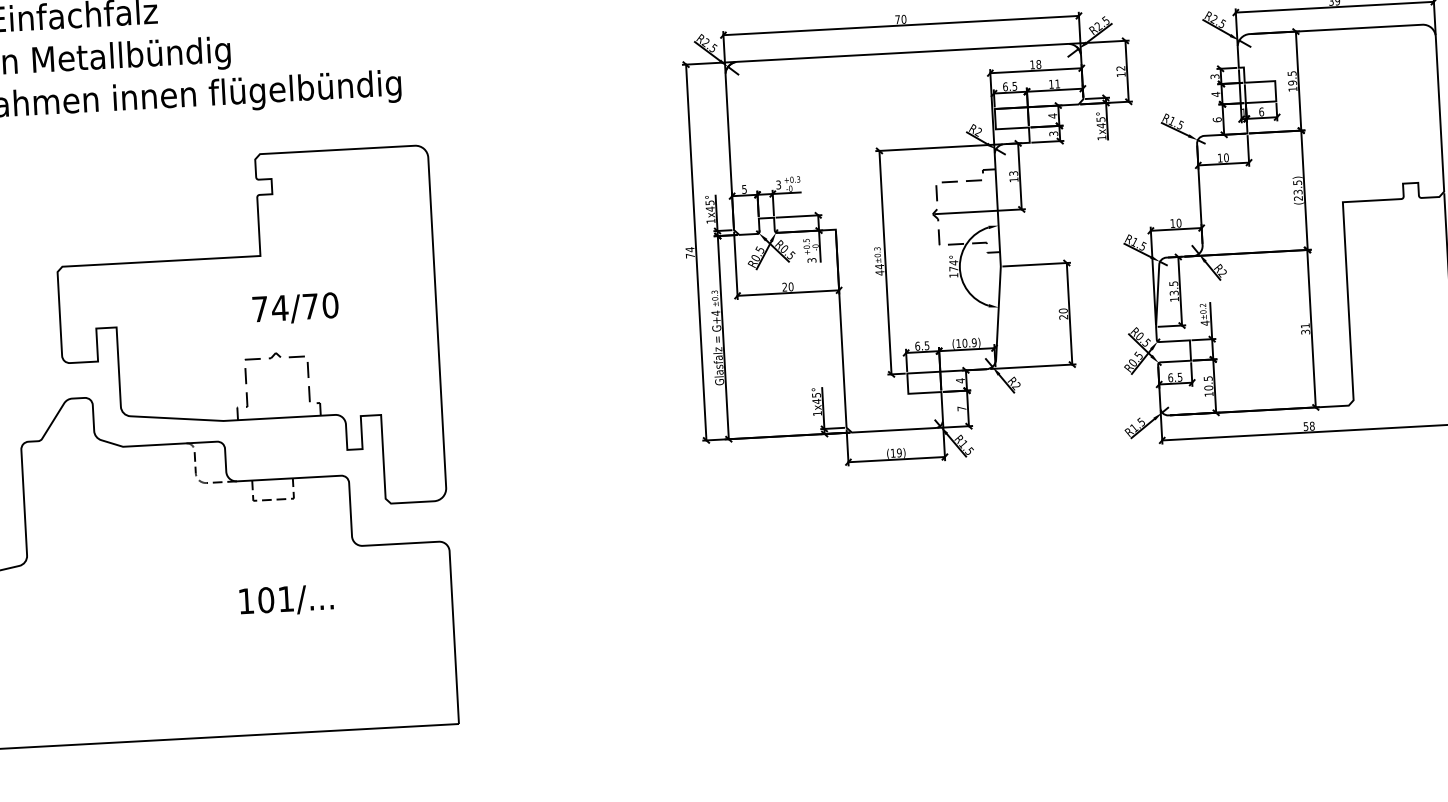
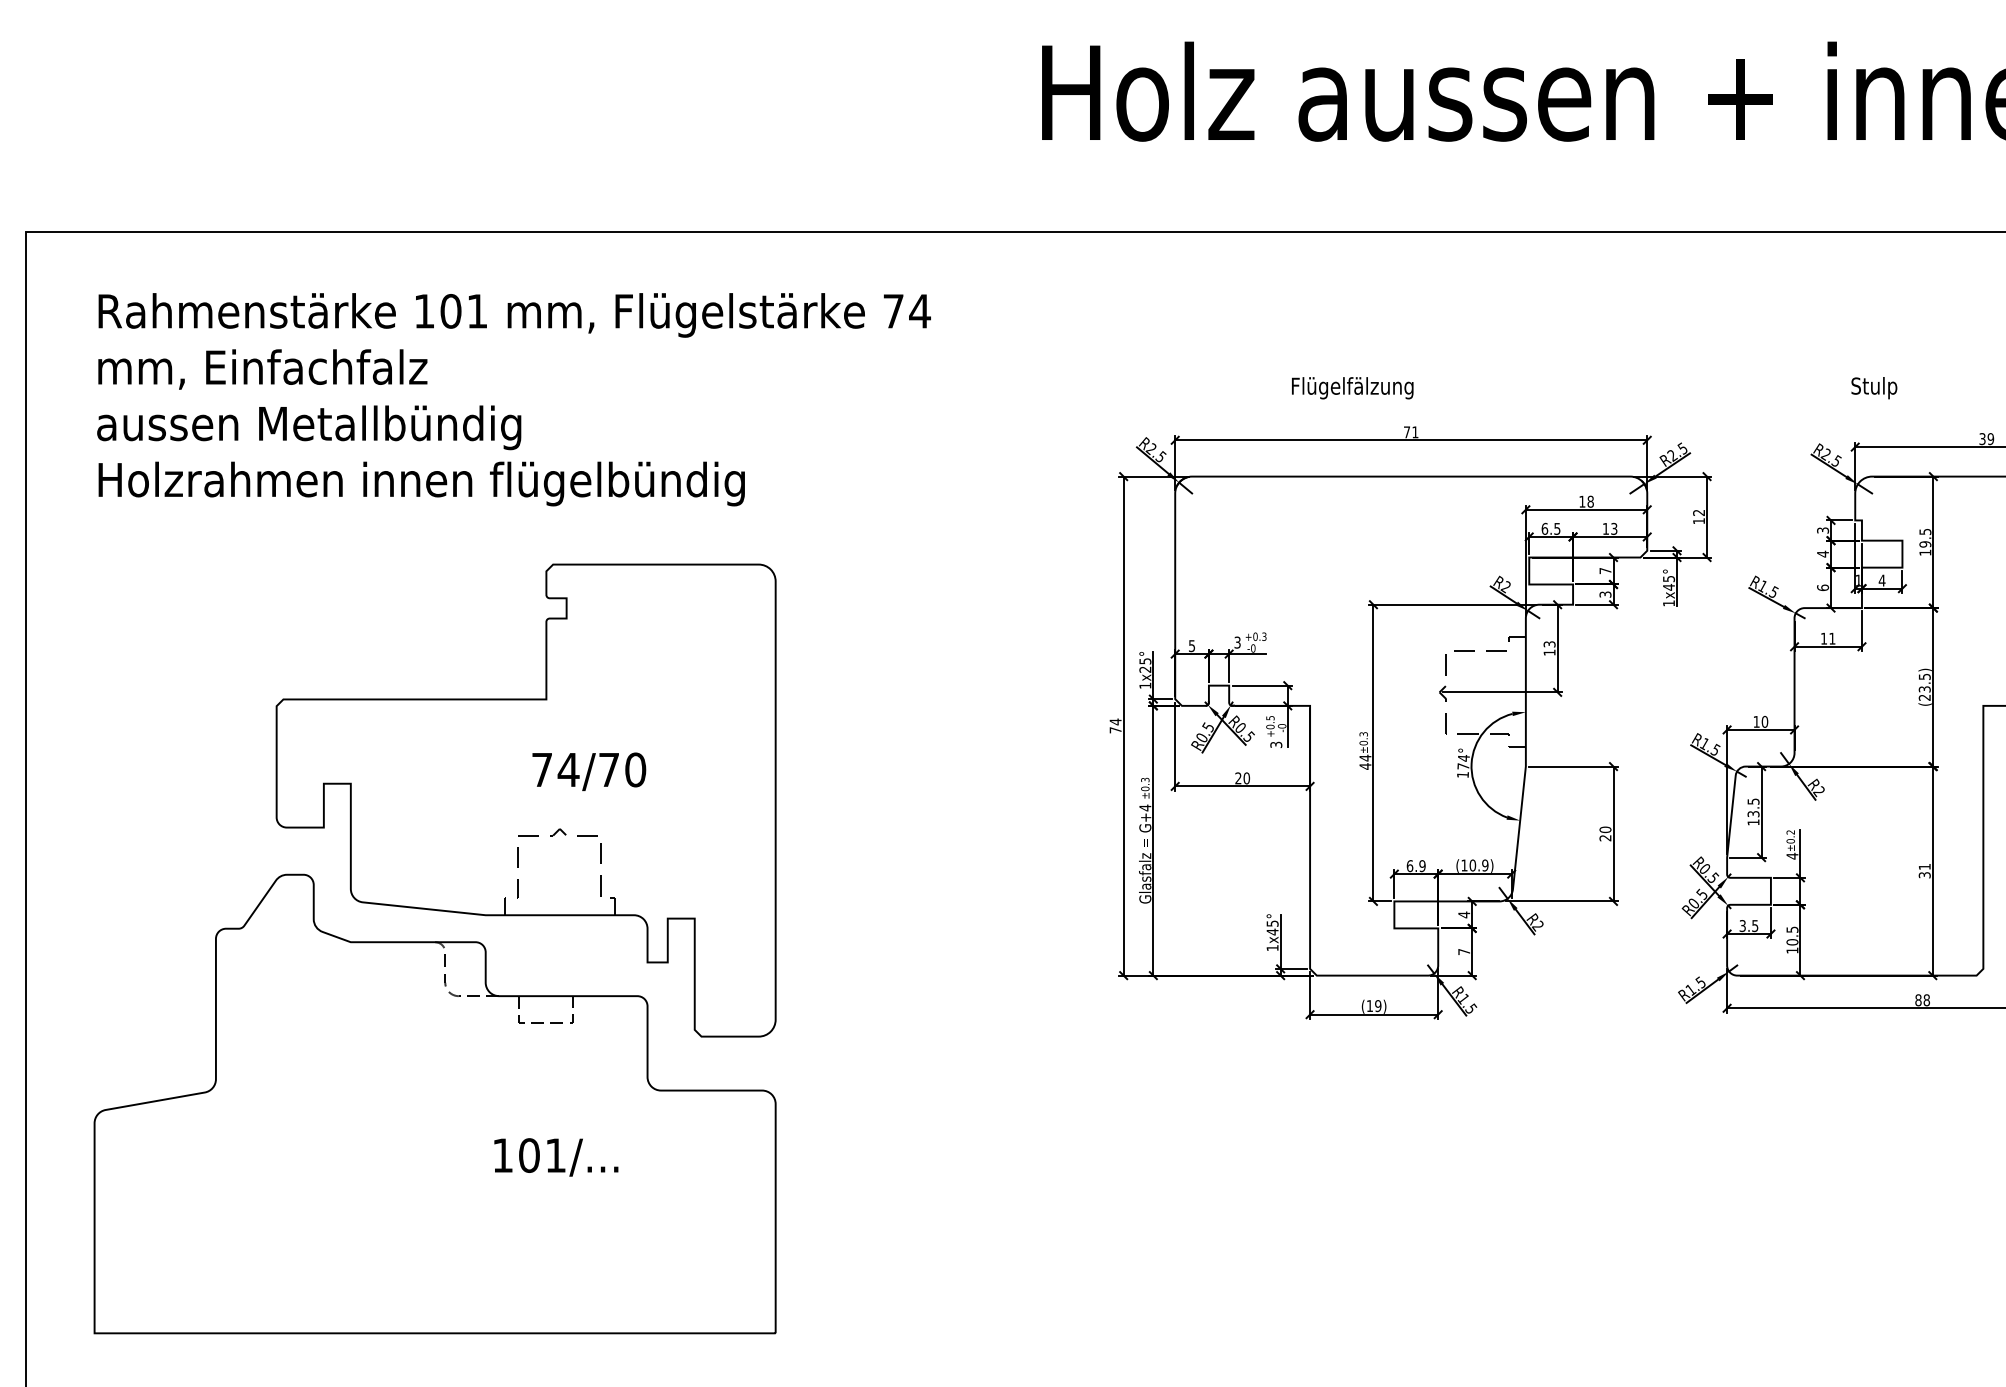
text: (904, 19) -> (1415, 432), 70 -> 71
text: (1057, 83) -> (1614, 528), 11 -> 13
text: (1261, 111) -> (1881, 580), 6 -> 4
text: (1052, 115) -> (1605, 570), 4 -> 7
text: (1226, 157) -> (1832, 638), 10 -> 11
text: (710, 209) -> (1145, 669), 1x45° -> 1x25°
text: (927, 345) -> (1422, 865), 6.5 -> 6.9
text: (1170, 377) -> (1742, 925), 6.5 -> 3.5
text: (1306, 426) -> (1918, 1000), 58 -> 88

